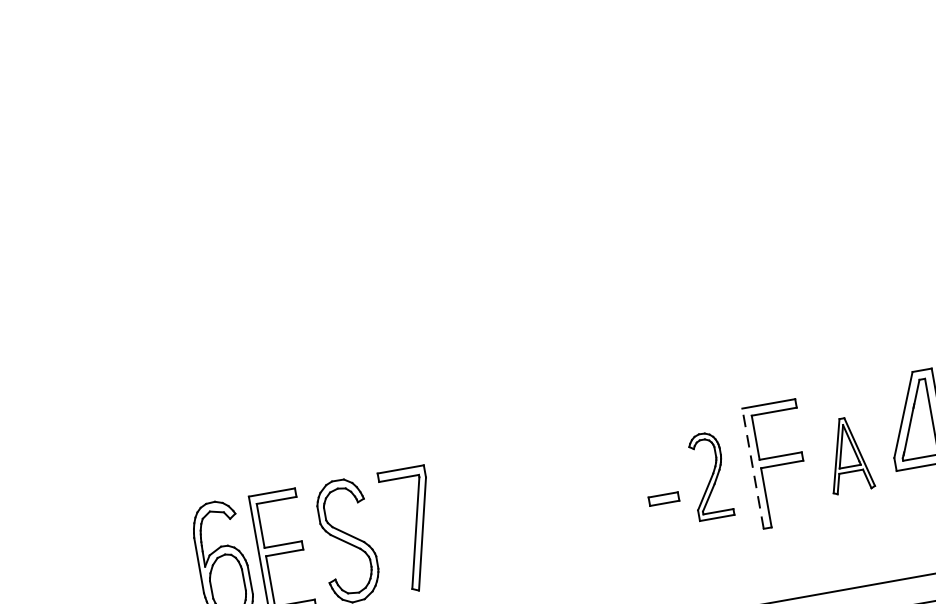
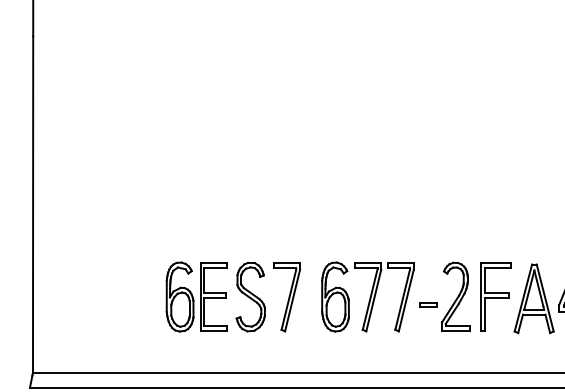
part: (846, 454) -> (533, 298), size x1.67
line: (752, 467) -> (480, 296), dashed -> solid
part: (708, 475) -> (455, 296), size x1.43
part: (553, 503) -> (367, 296), added

